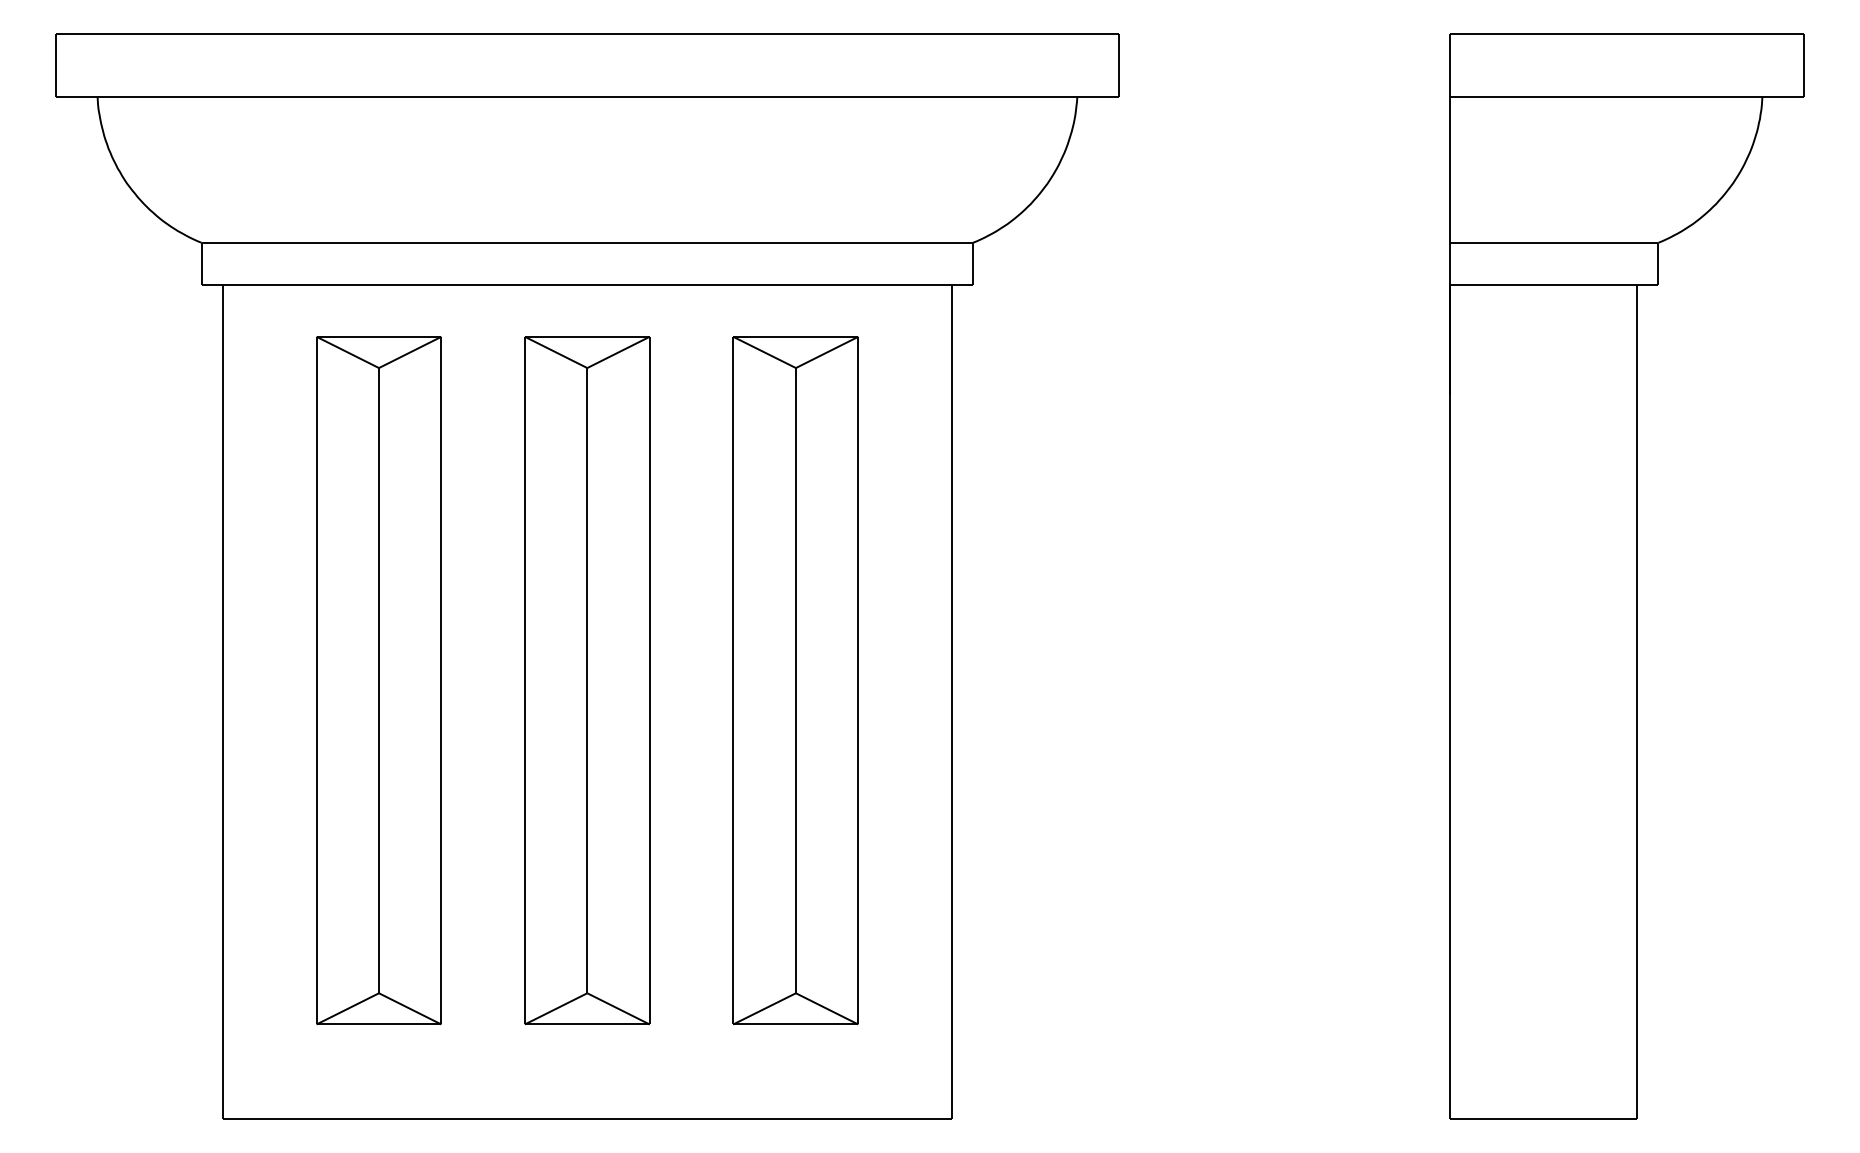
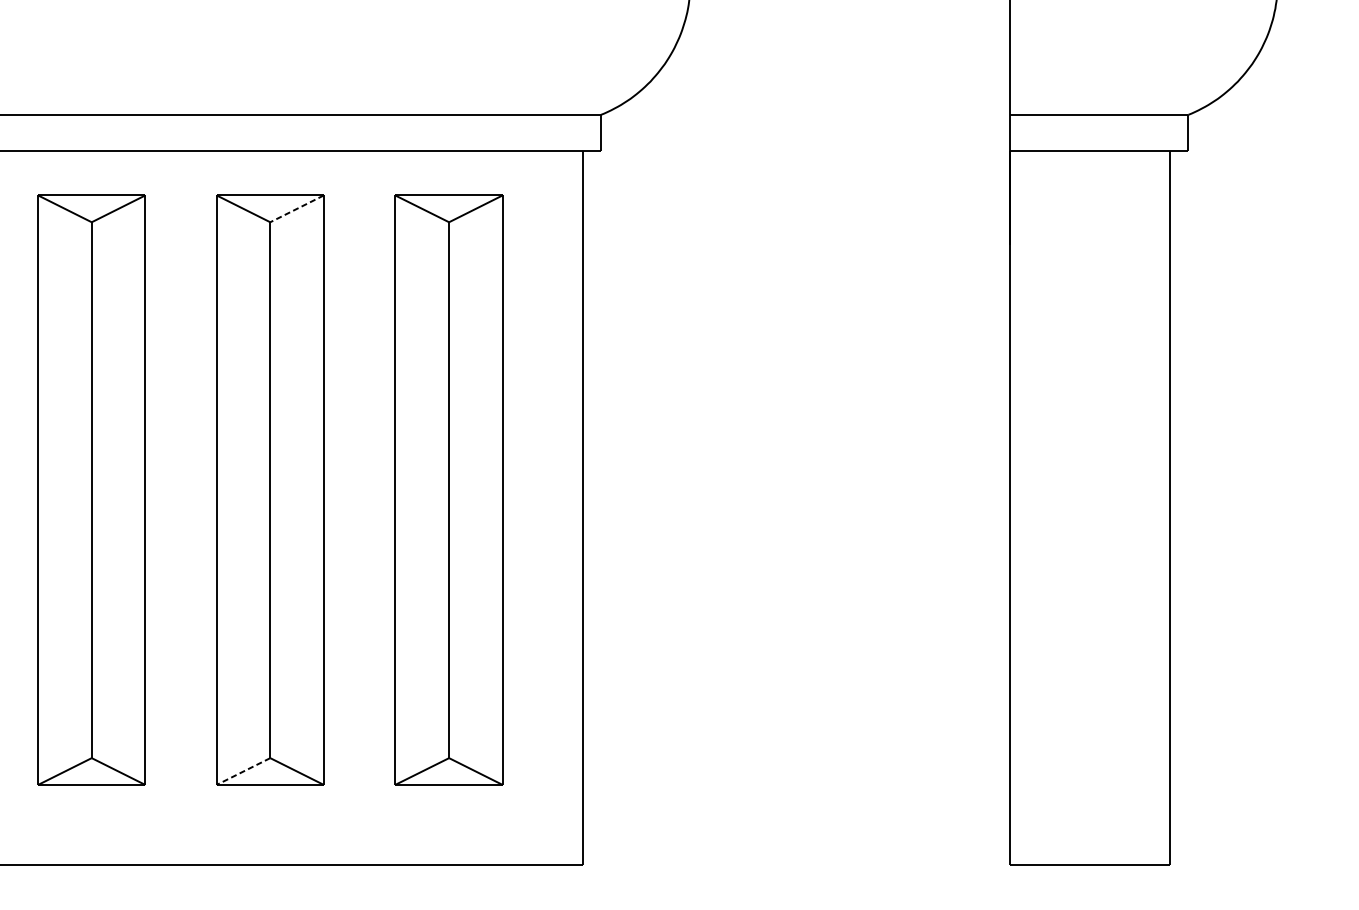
line: (618, 352) -> (297, 208), solid -> dashed
line: (556, 1008) -> (243, 771), solid -> dashed

